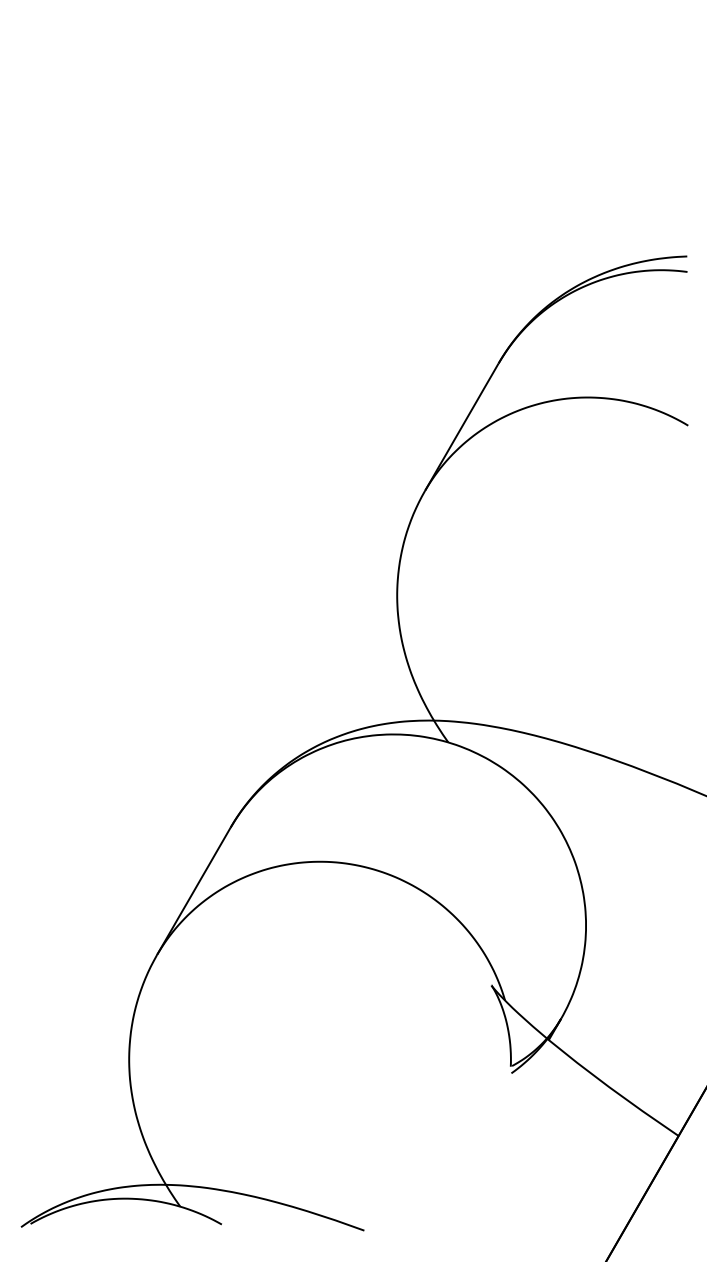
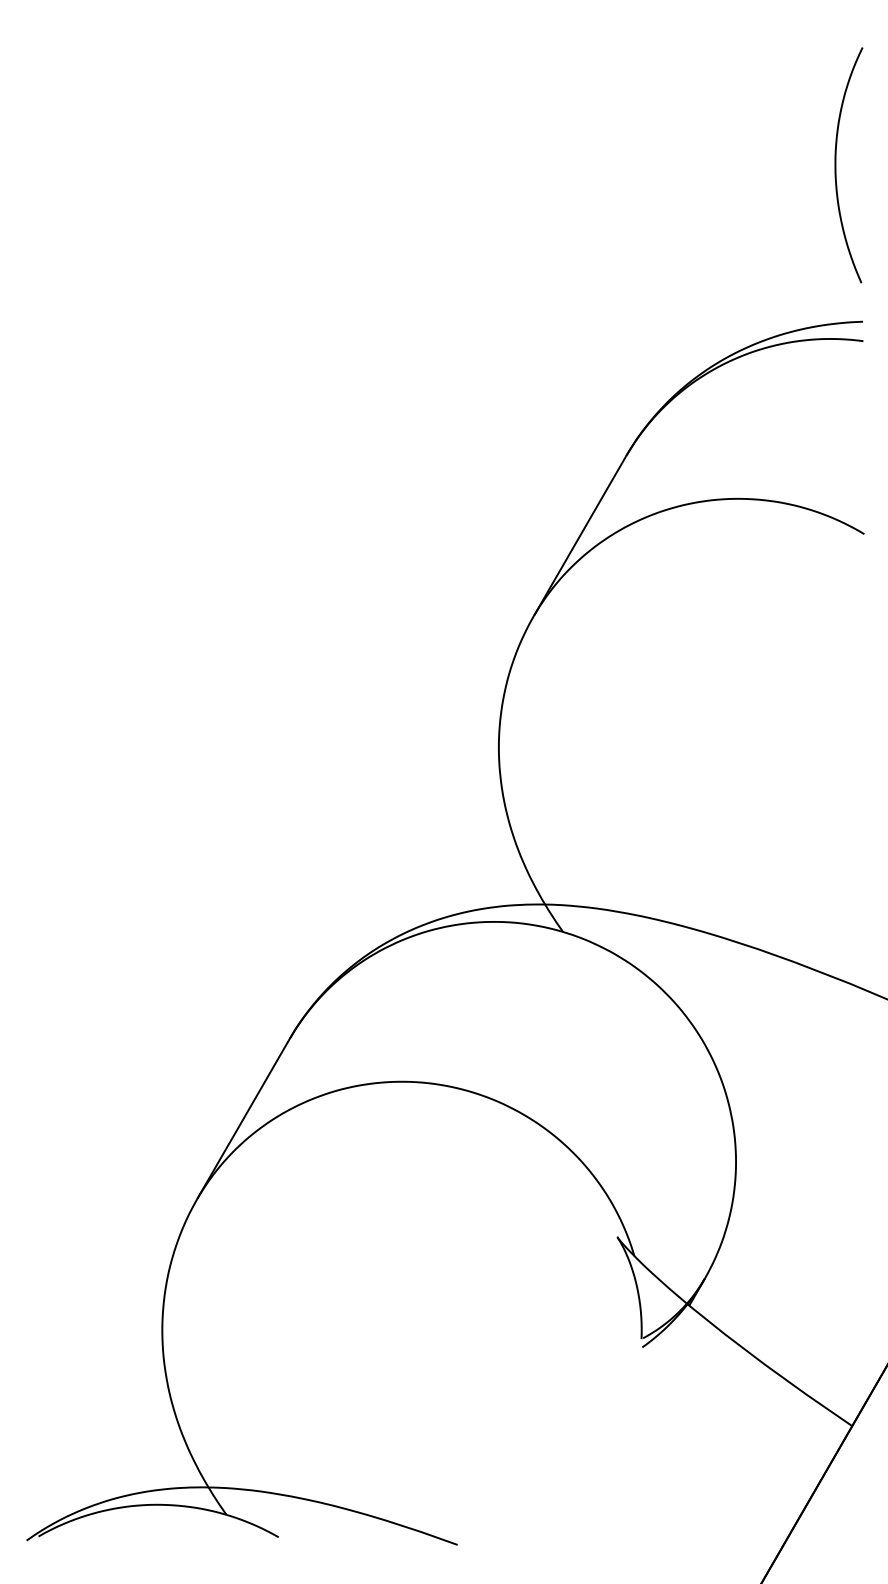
curve: (666, 132) -> (836, 165), added

